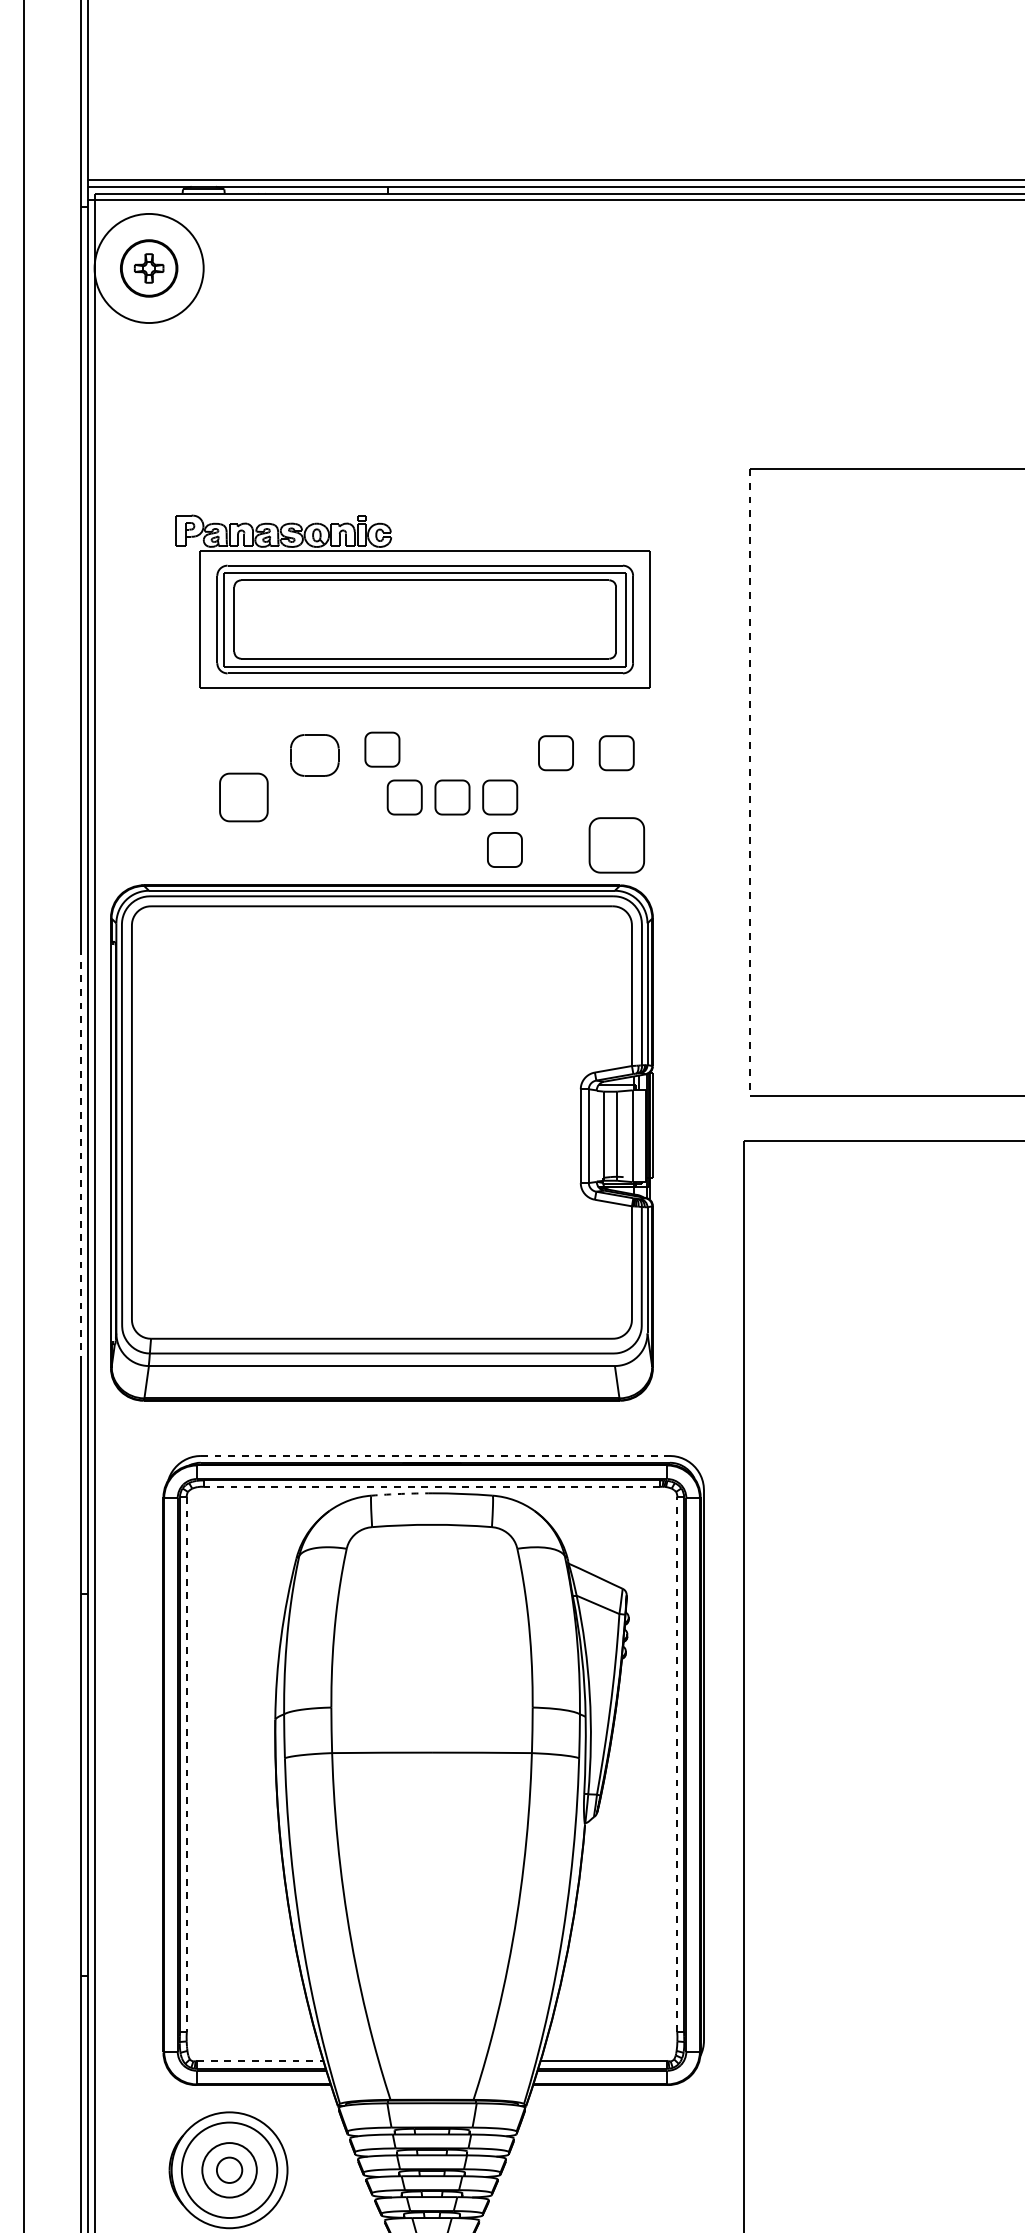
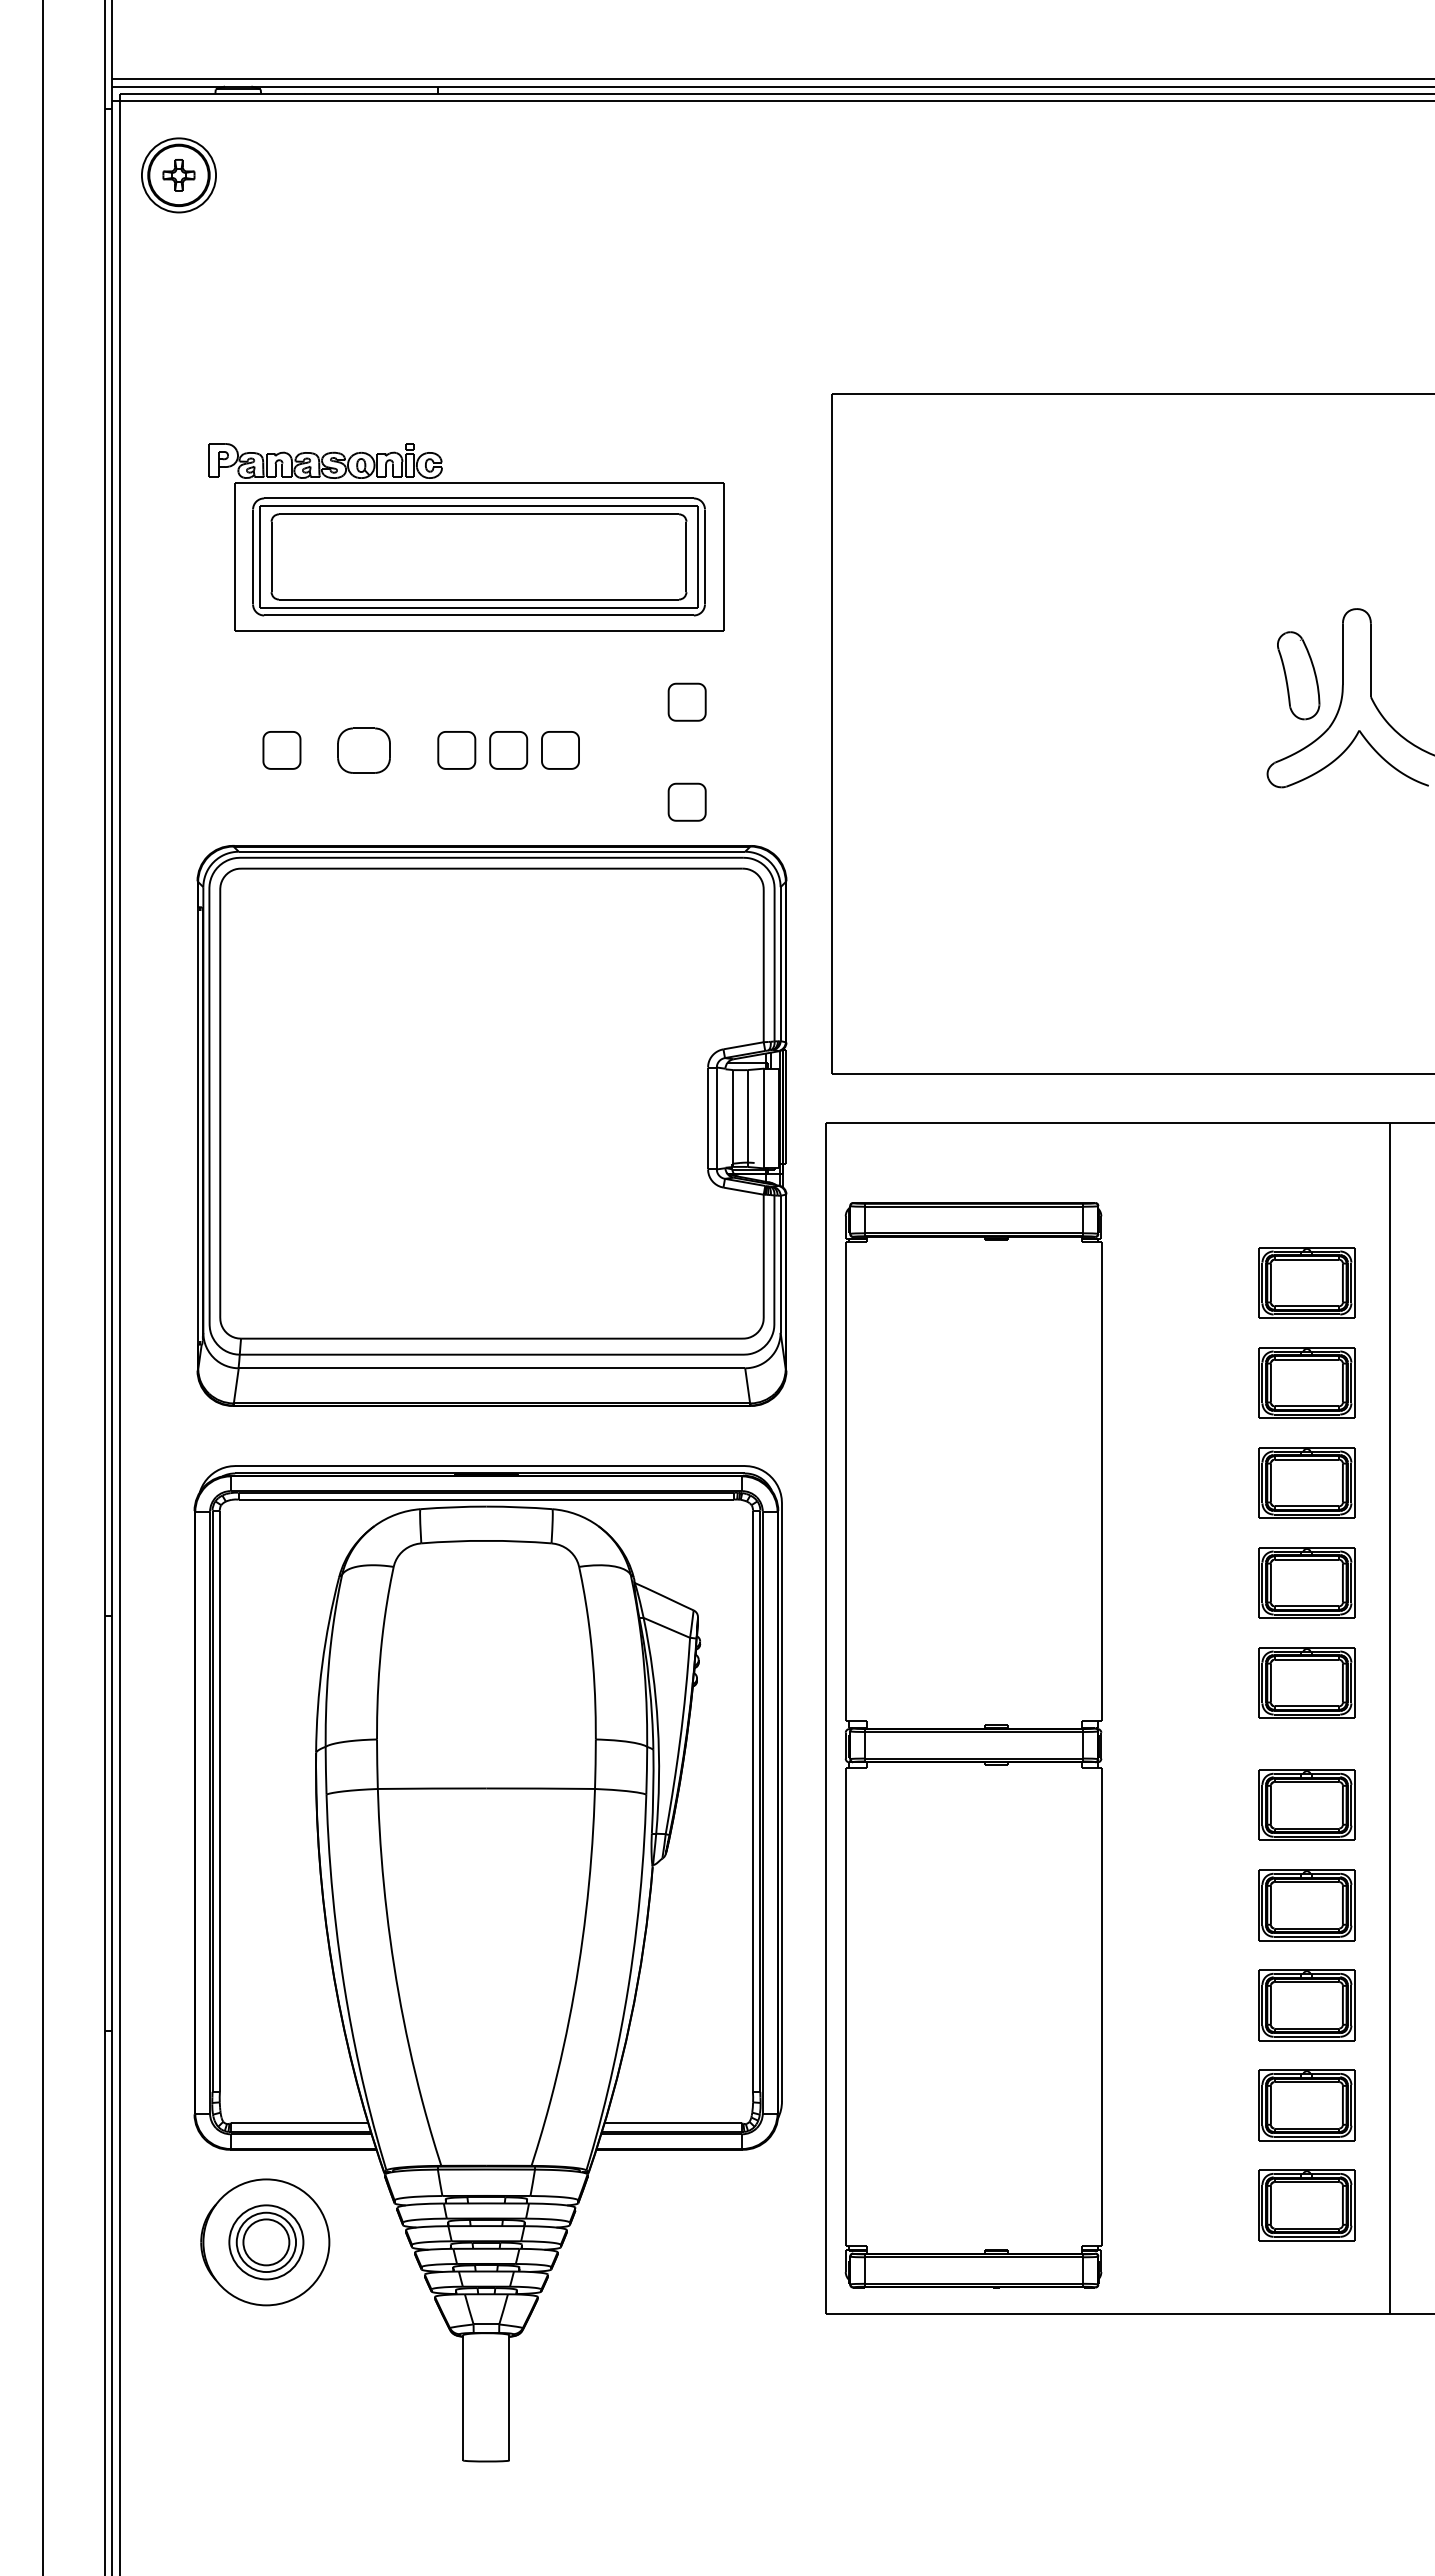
circle: (148, 268) -> (178, 175), size x0.62
part: (382, 749) -> (432, 698), removed
part: (555, 752) -> (620, 701), removed
part: (314, 755) -> (363, 750), moved
line: (749, 782) -> (831, 734), dashed -> solid
part: (243, 797) -> (281, 750), size x0.71
part: (616, 844) -> (686, 801), size x0.62
part: (504, 850) -> (565, 807), removed
part: (381, 1142) -> (491, 1125), moved
line: (80, 1151) -> (104, 1135), dashed -> solid
line: (435, 1456) -> (490, 1466), dashed -> solid
line: (432, 1486) -> (486, 1499), dashed -> solid
line: (401, 1494) -> (453, 1507), dashed -> solid
part: (880, 1713) -> (973, 1745), added
line: (186, 1764) -> (219, 1801), dashed -> solid
line: (676, 1764) -> (752, 1801), dashed -> solid
line: (260, 2060) -> (299, 2123), dashed -> solid
circle: (229, 2170) -> (266, 2242), size x0.71
circle: (229, 2170) -> (266, 2242), size x1.67

